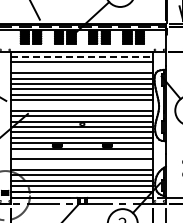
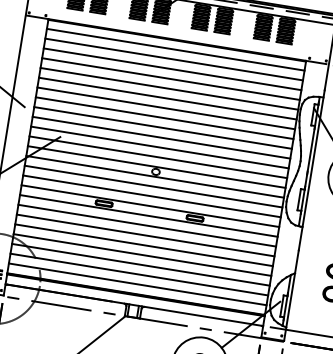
line: (82, 57) -> (175, 50), dashed -> solid
line: (82, 67) -> (172, 68), added
line: (82, 105) -> (161, 137), added
line: (82, 153) -> (147, 224), added
line: (82, 164) -> (144, 244), added

